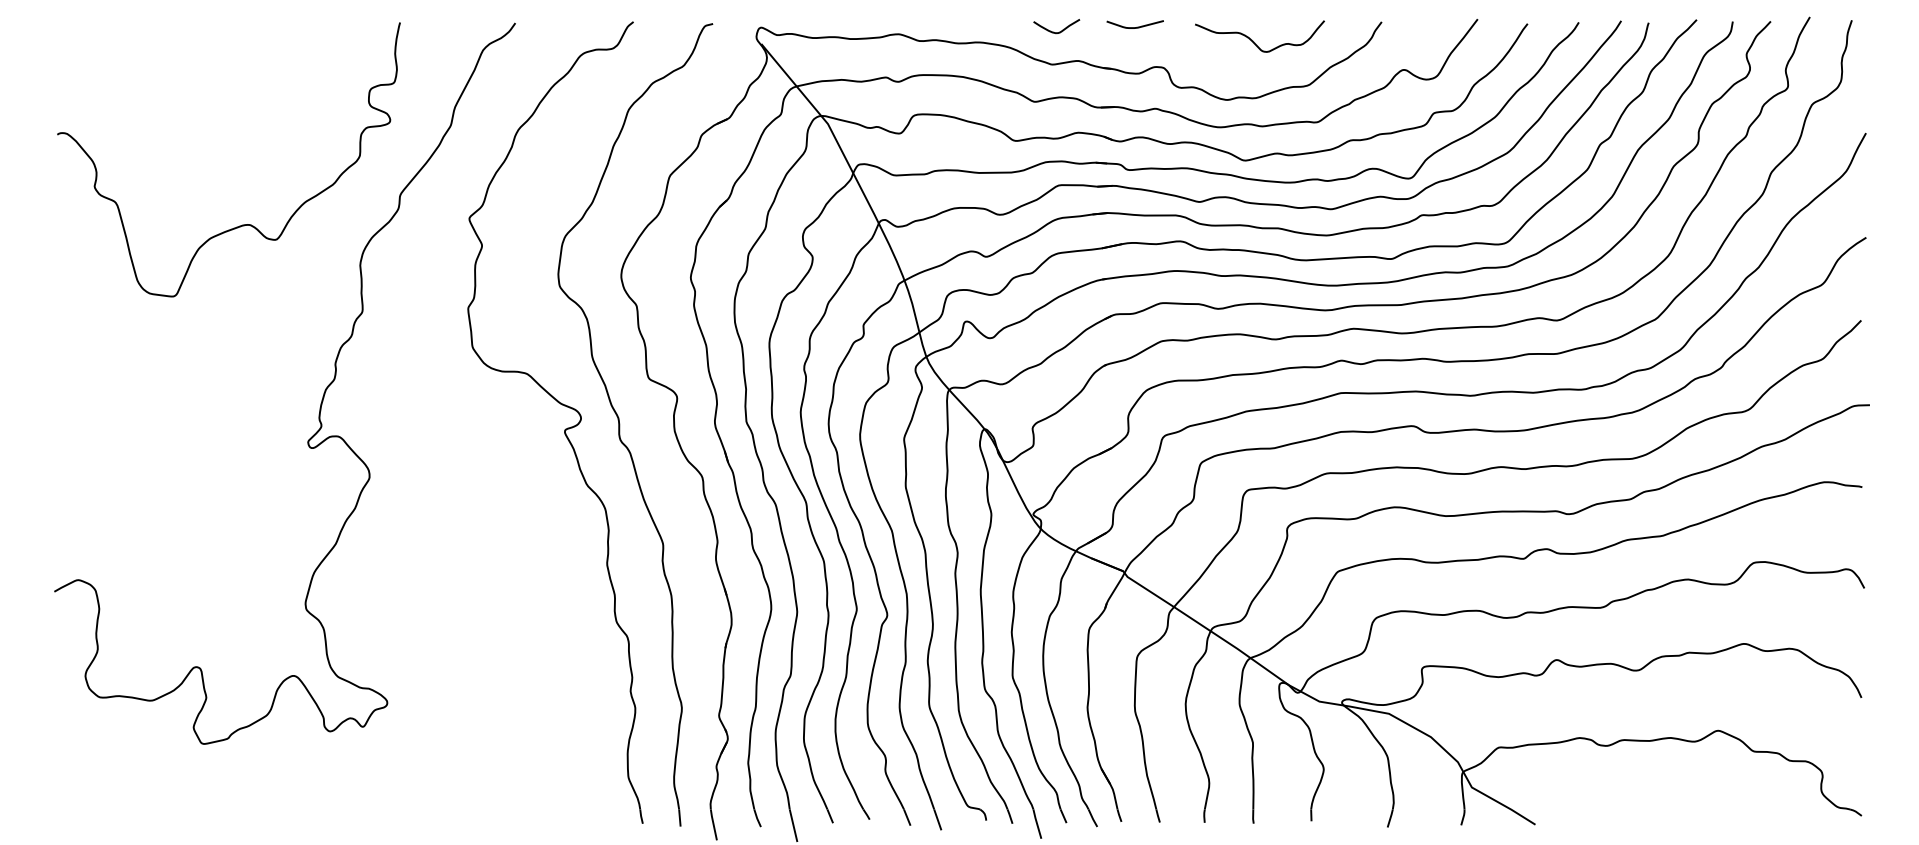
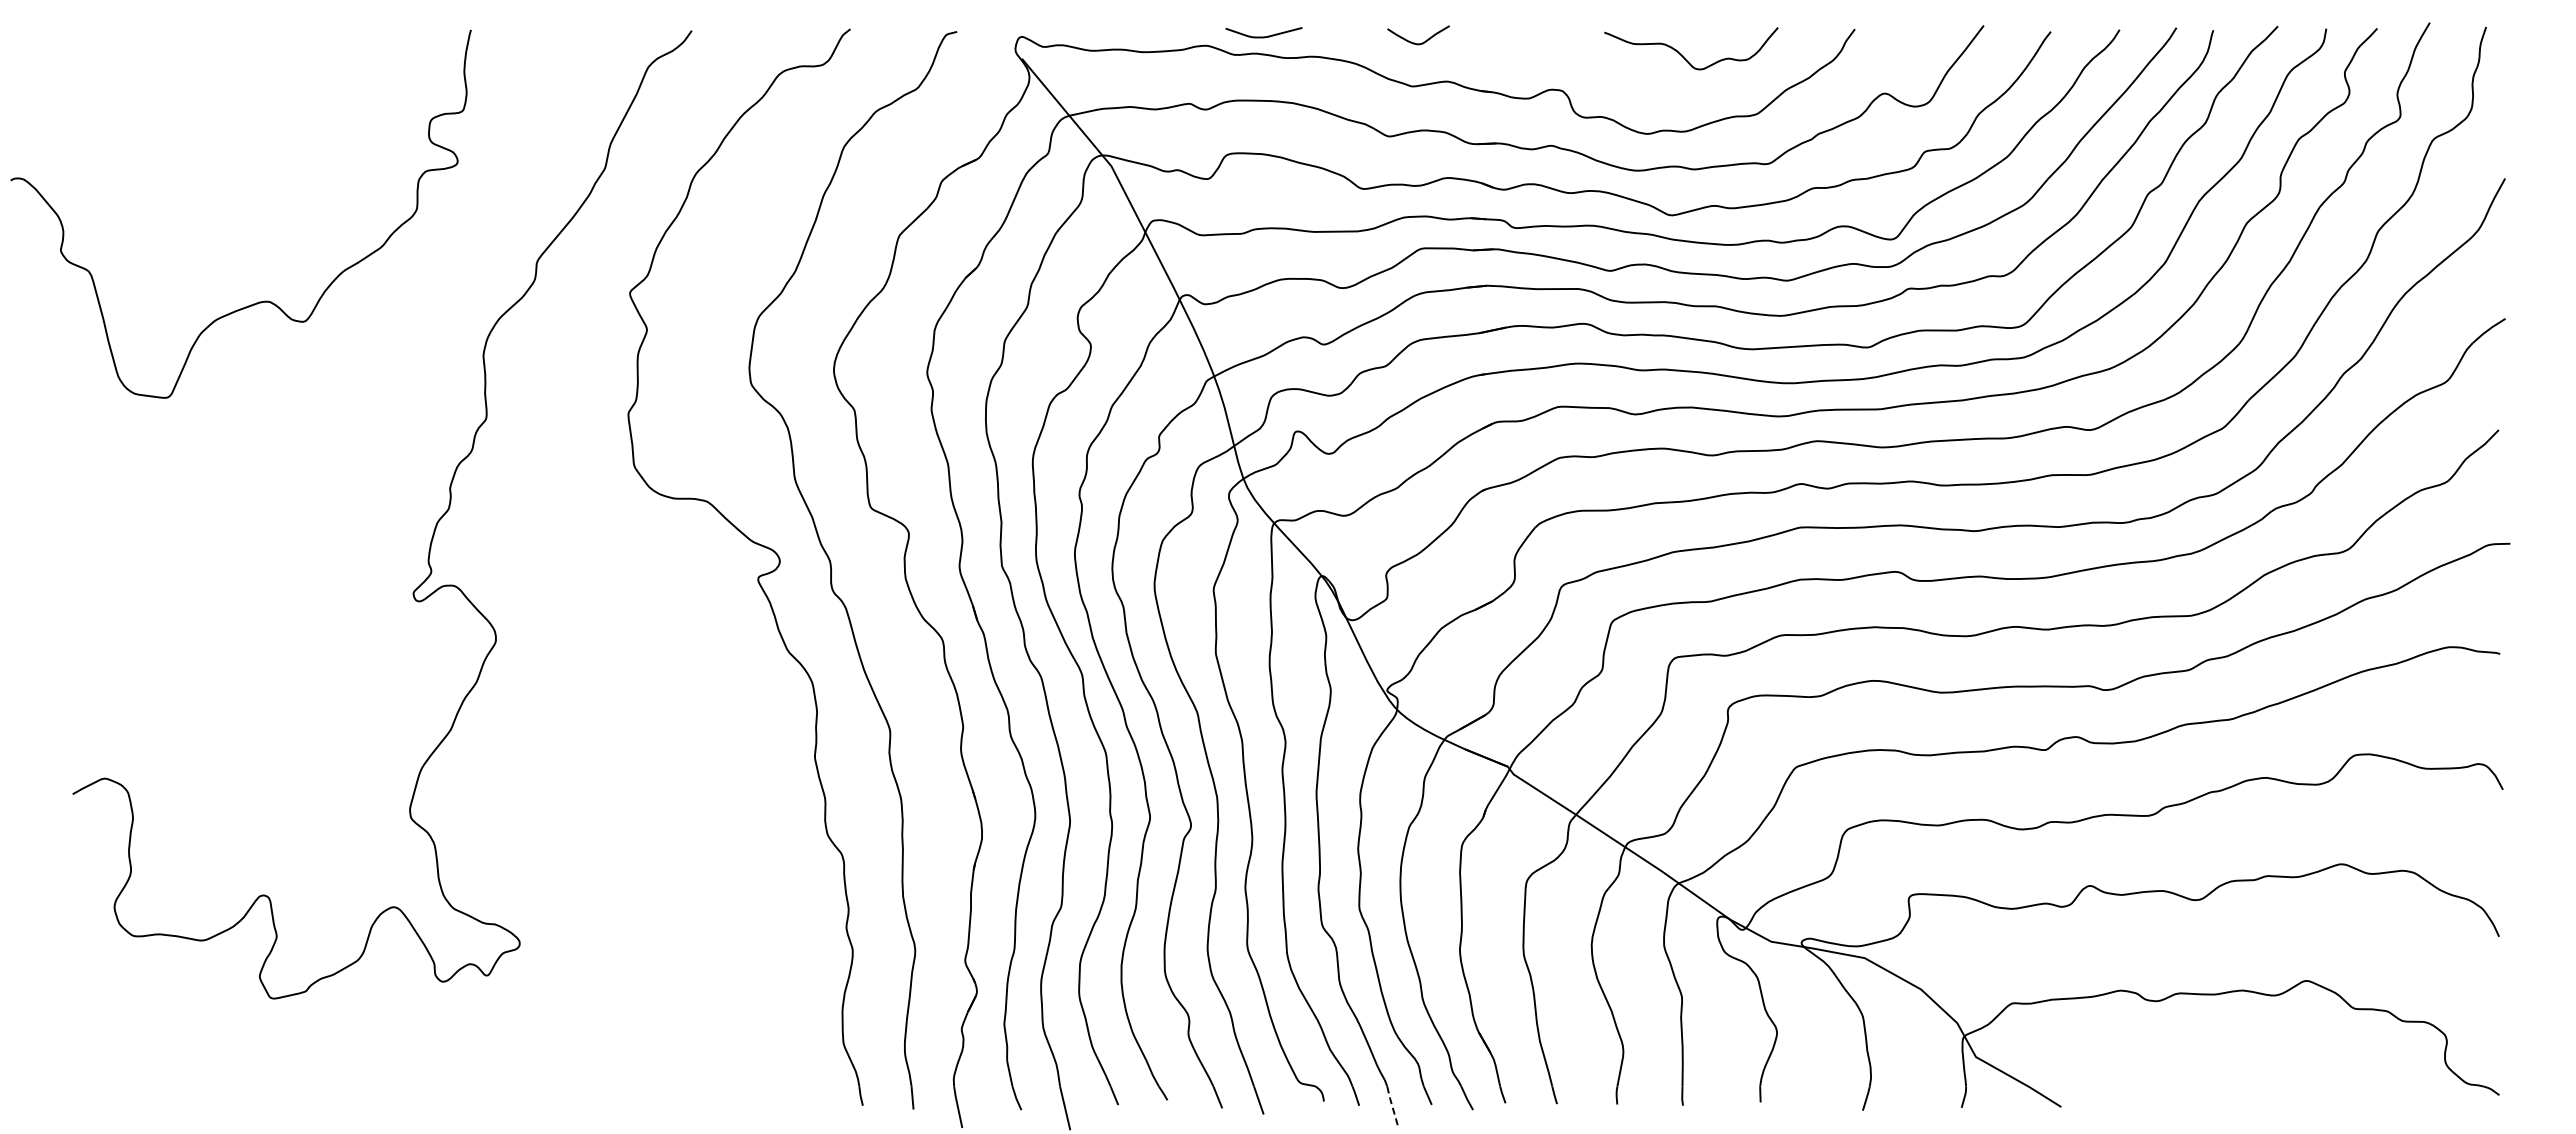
curve: (1134, 27) -> (1263, 36), moved
curve: (242, 224) -> (259, 301), moved
line: (1037, 823) -> (1392, 1105), solid -> dashed

